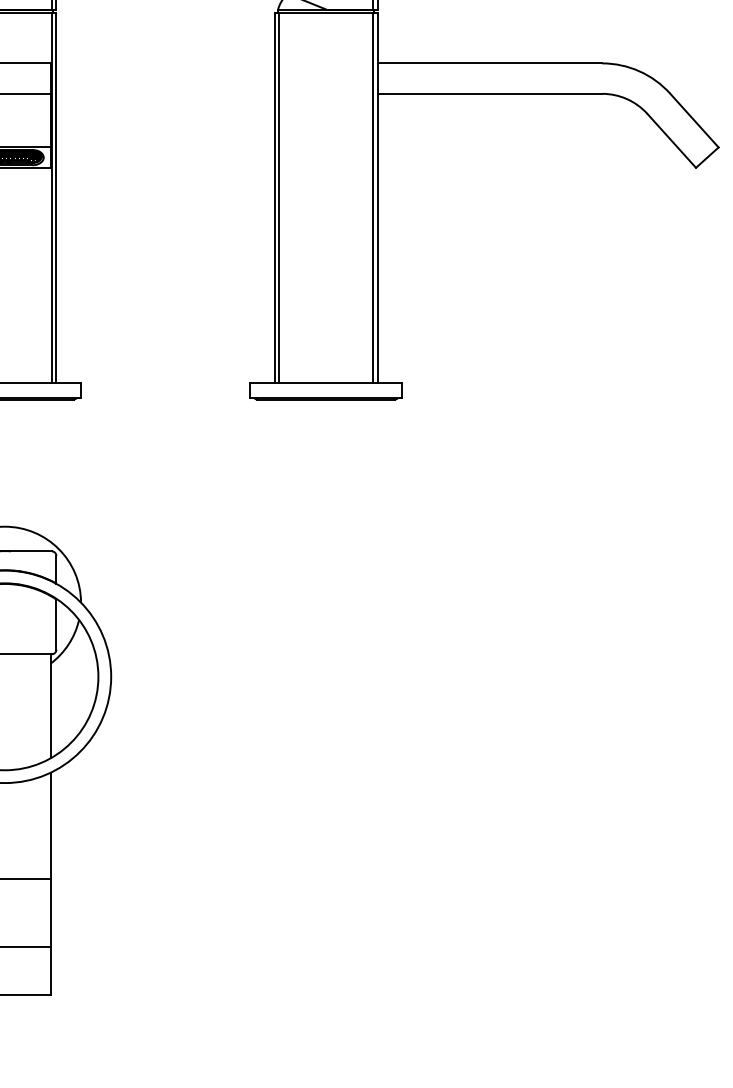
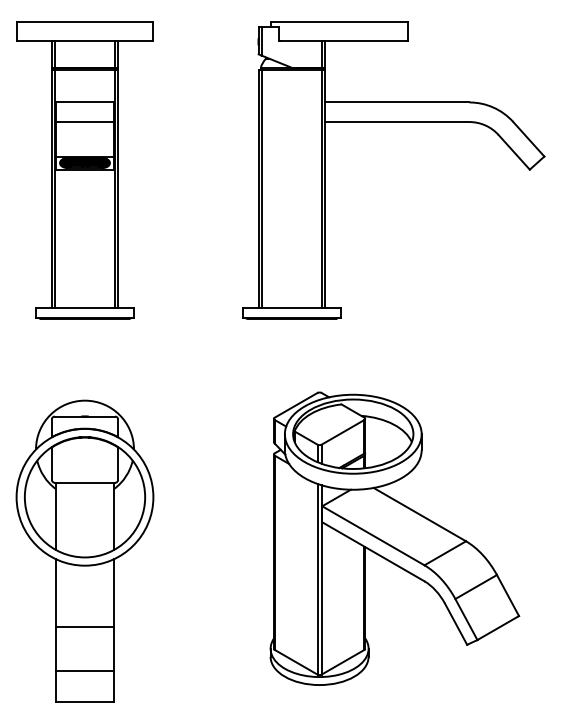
part: (485, 740) -> (394, 538), added

